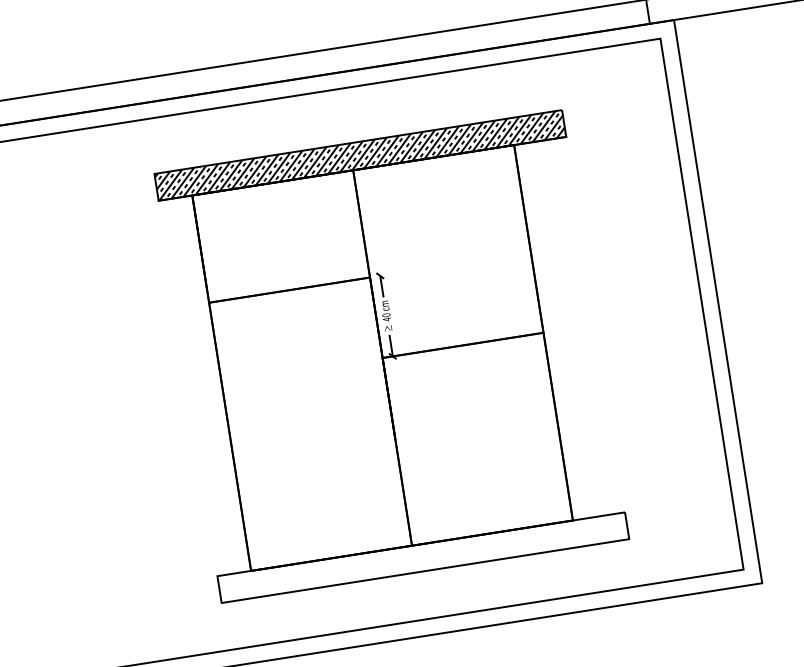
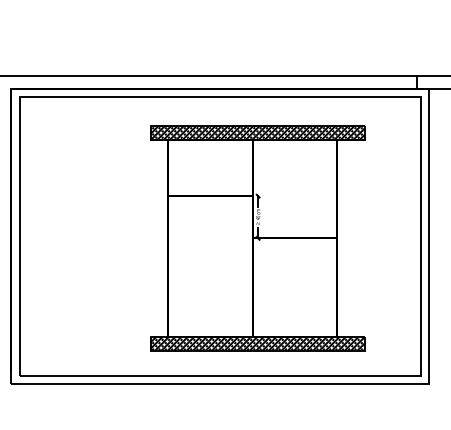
hatch: (422, 556) -> (257, 343), added

